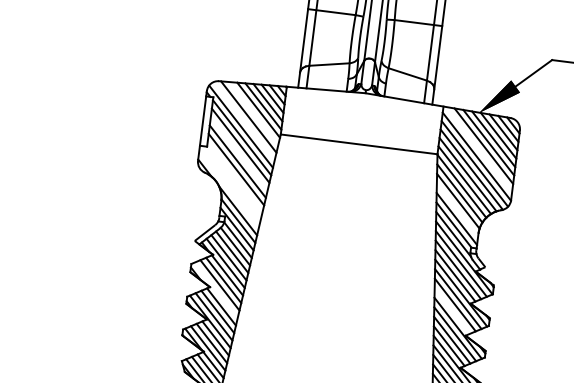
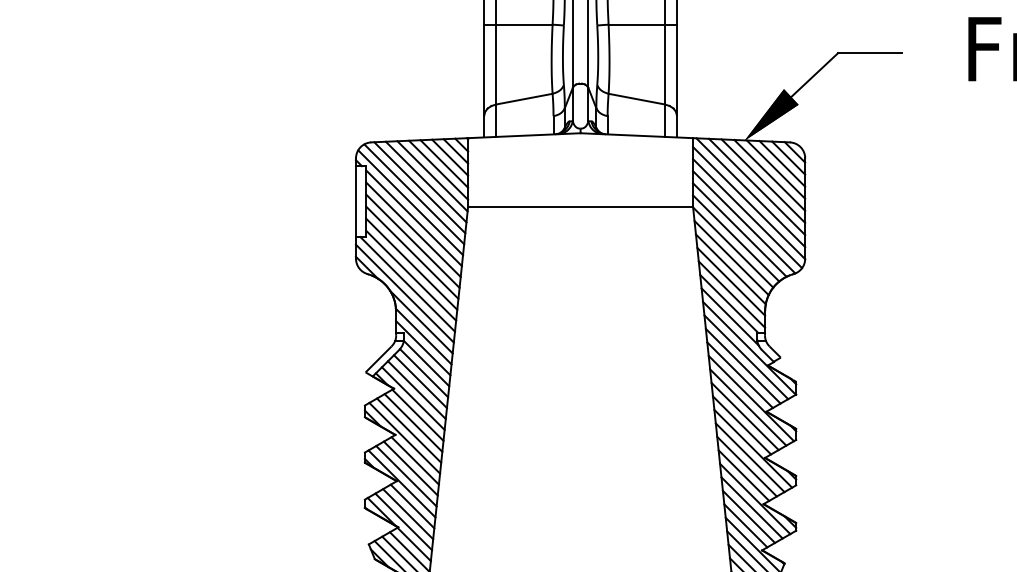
line: (253, 113) -> (425, 181), added
line: (244, 121) -> (414, 194), added
line: (478, 149) -> (750, 192), added
line: (239, 153) -> (412, 240), added
line: (235, 177) -> (411, 275), added
line: (231, 183) -> (407, 284), added
line: (228, 189) -> (404, 293), added
line: (457, 209) -> (731, 281), added
line: (216, 289) -> (404, 437), added
line: (452, 311) -> (742, 425), added

